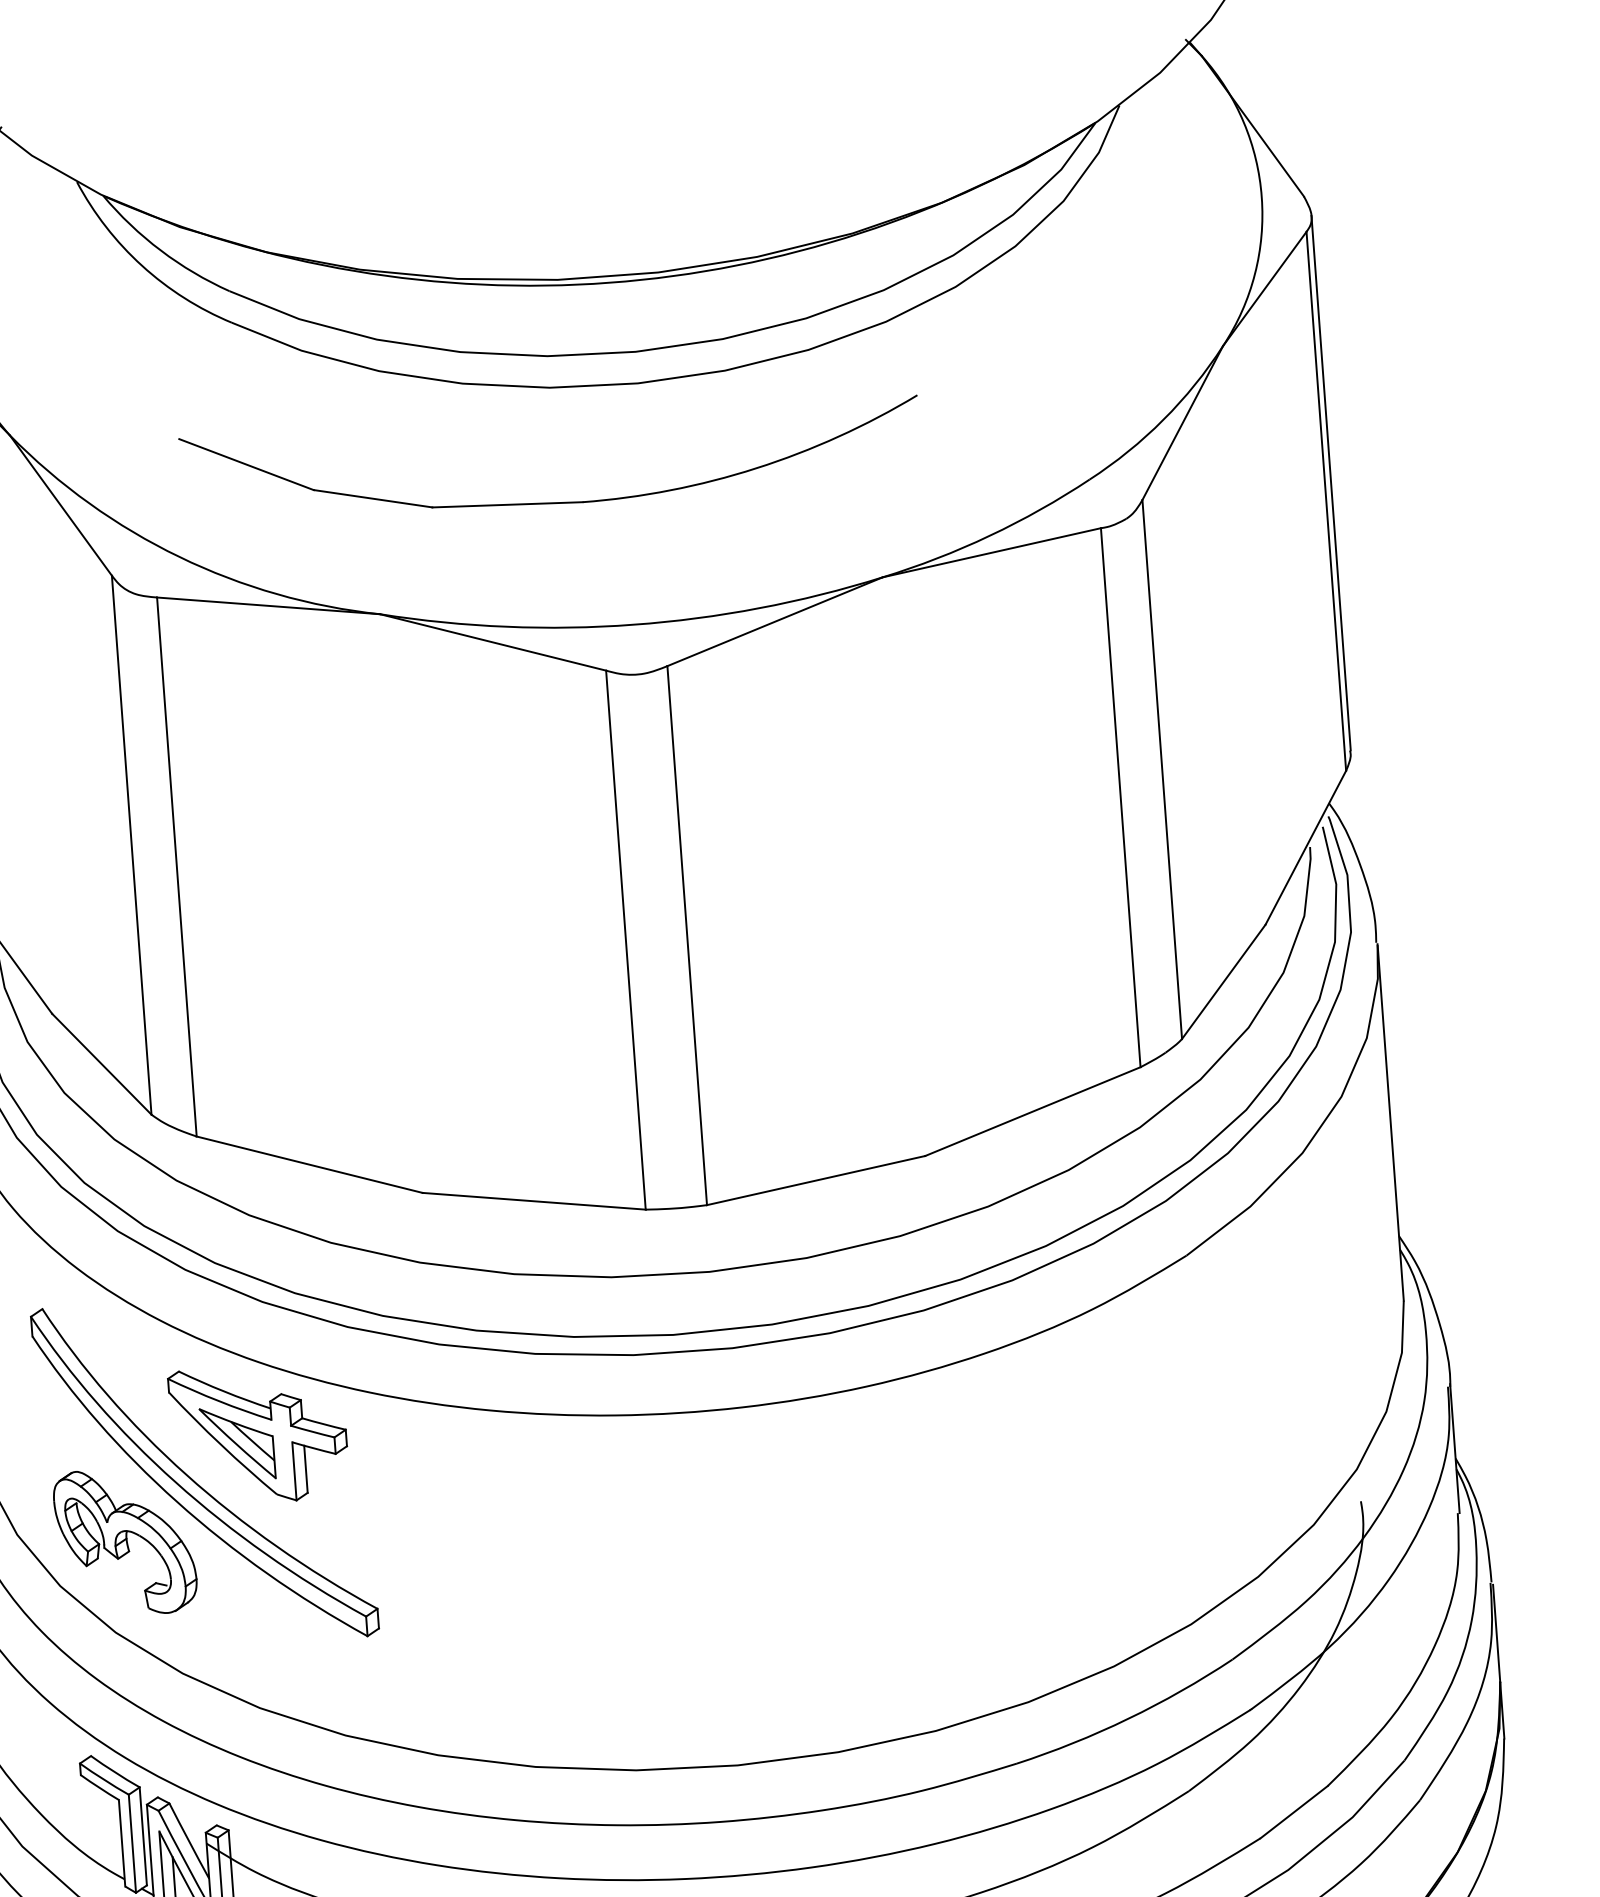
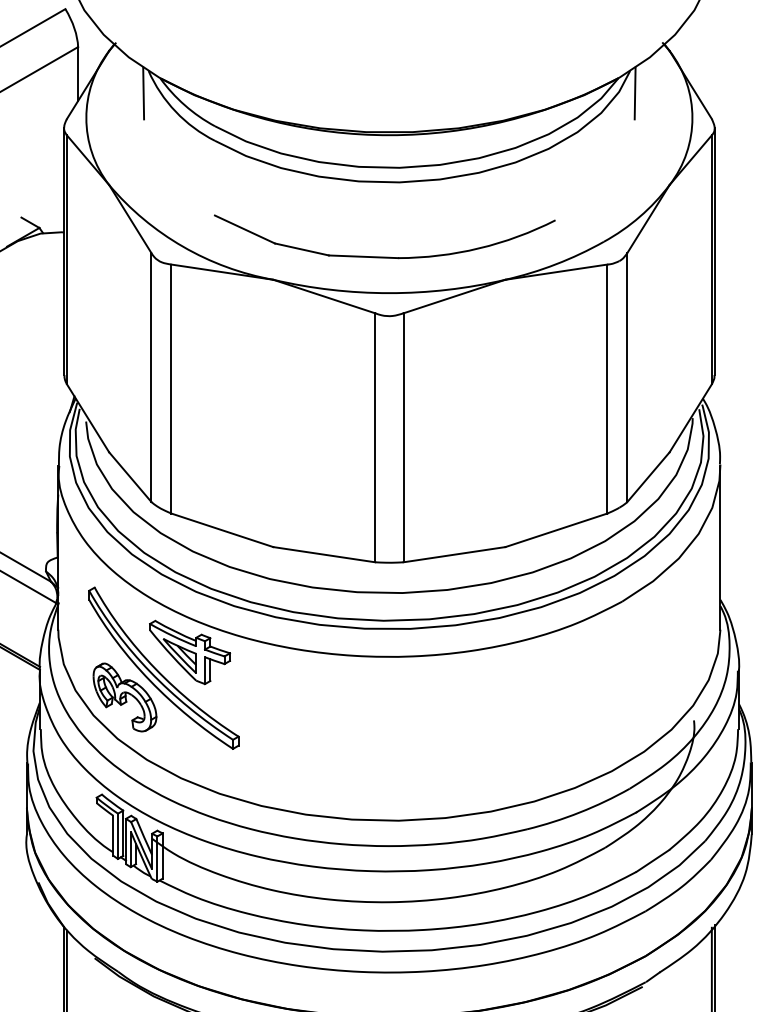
line: (1132, 153) -> (634, 93), added
line: (69, 231) -> (143, 93), added
part: (552, 500) -> (384, 256), moved

